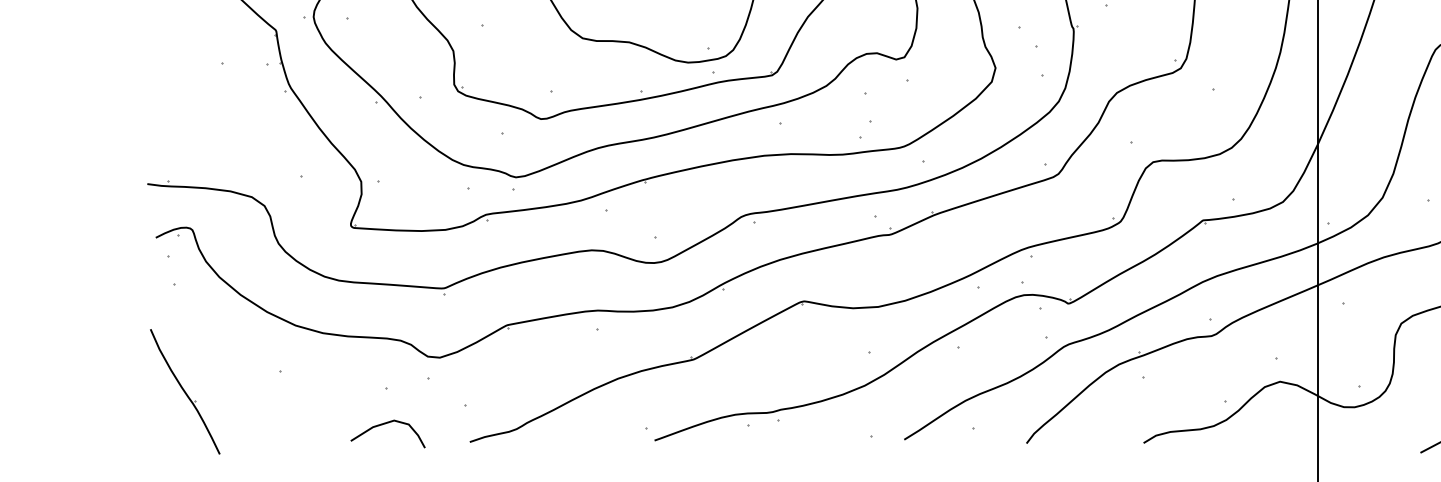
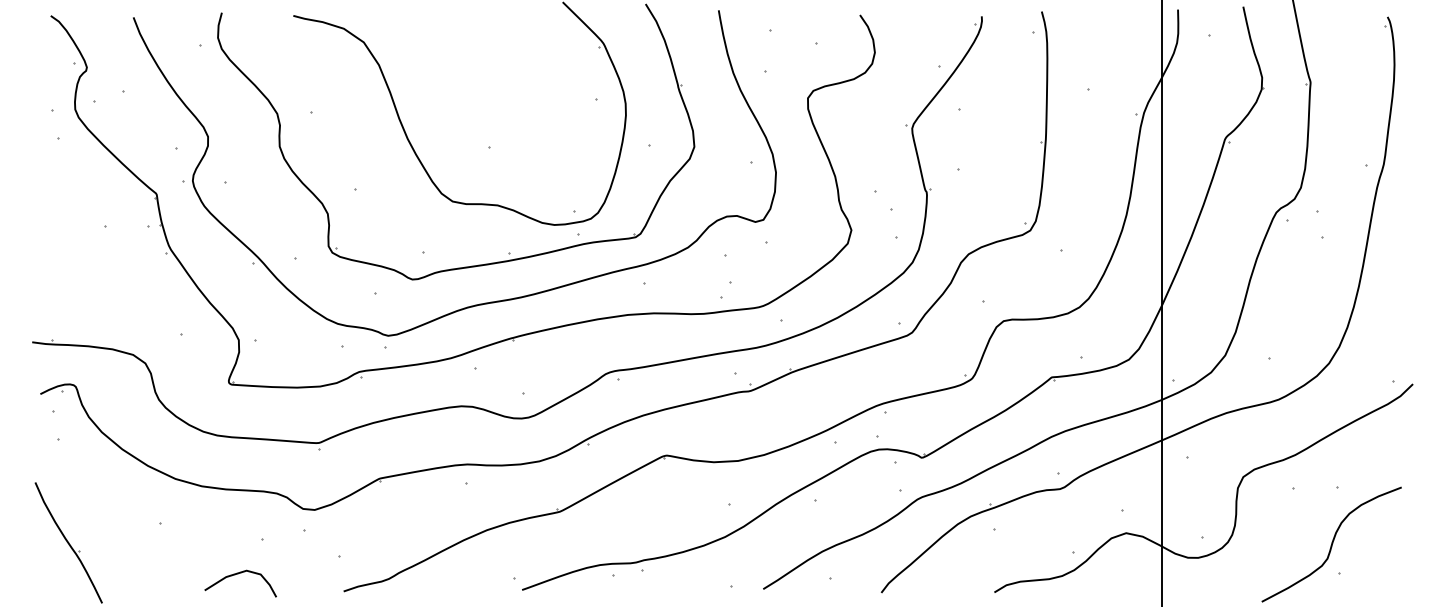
curve: (385, 424) -> (238, 574), moved

